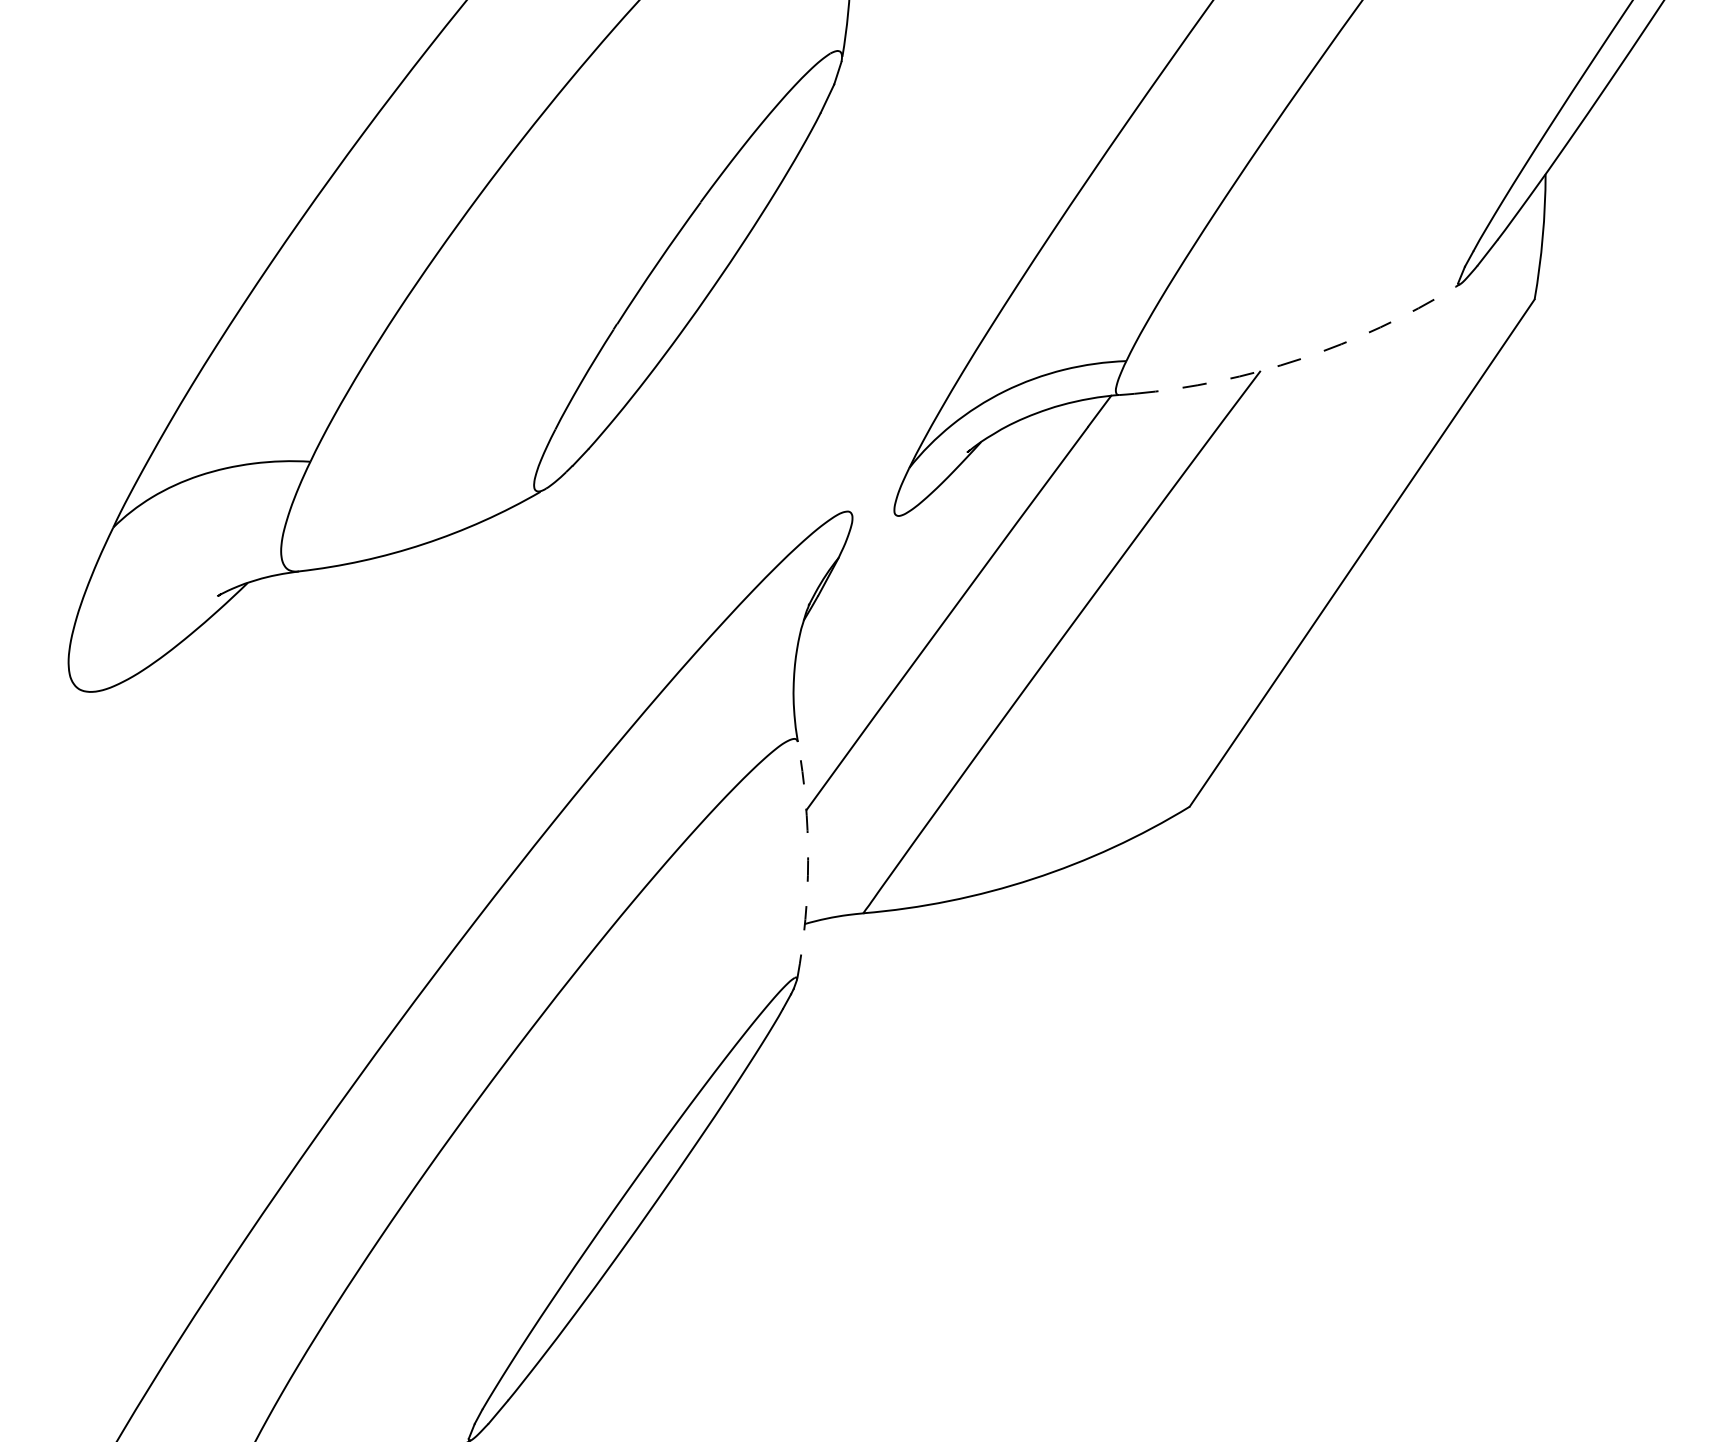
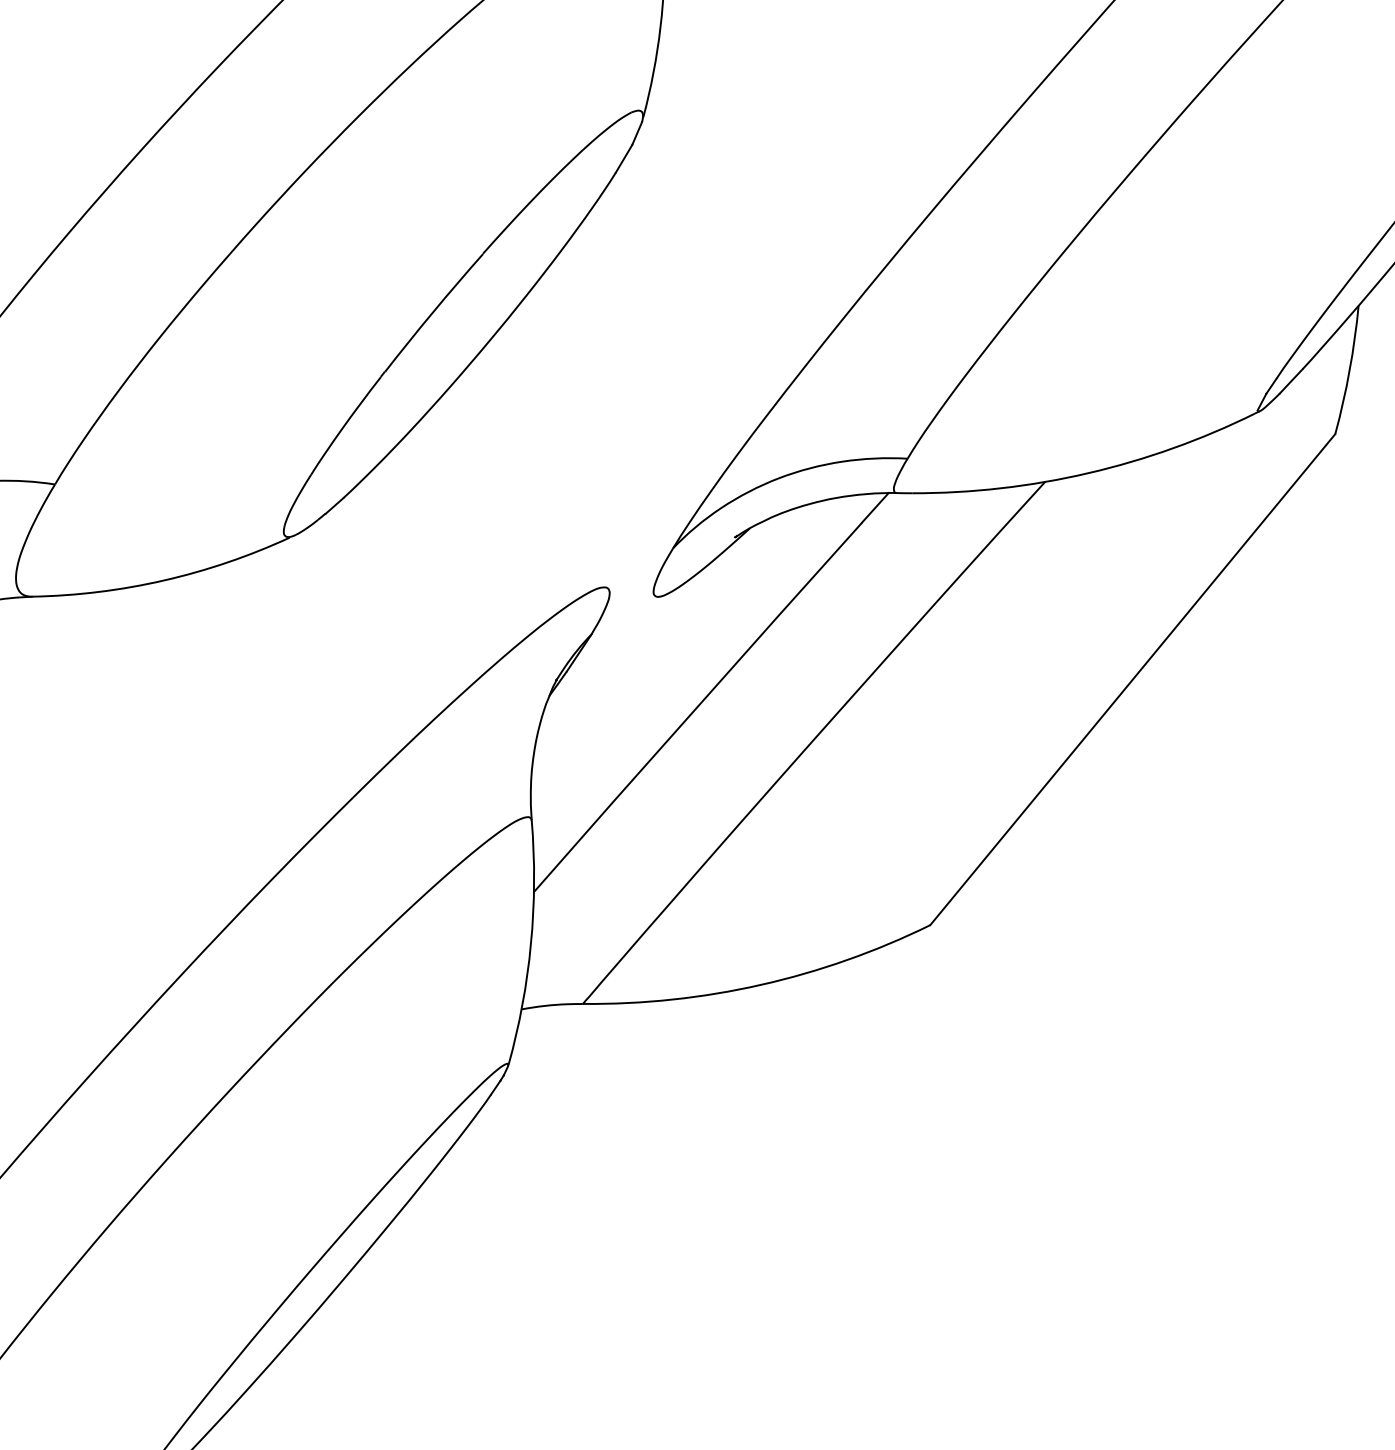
arc: (1301, 358) -> (1088, 472), dashed -> solid
arc: (808, 860) -> (531, 944), dashed -> solid

